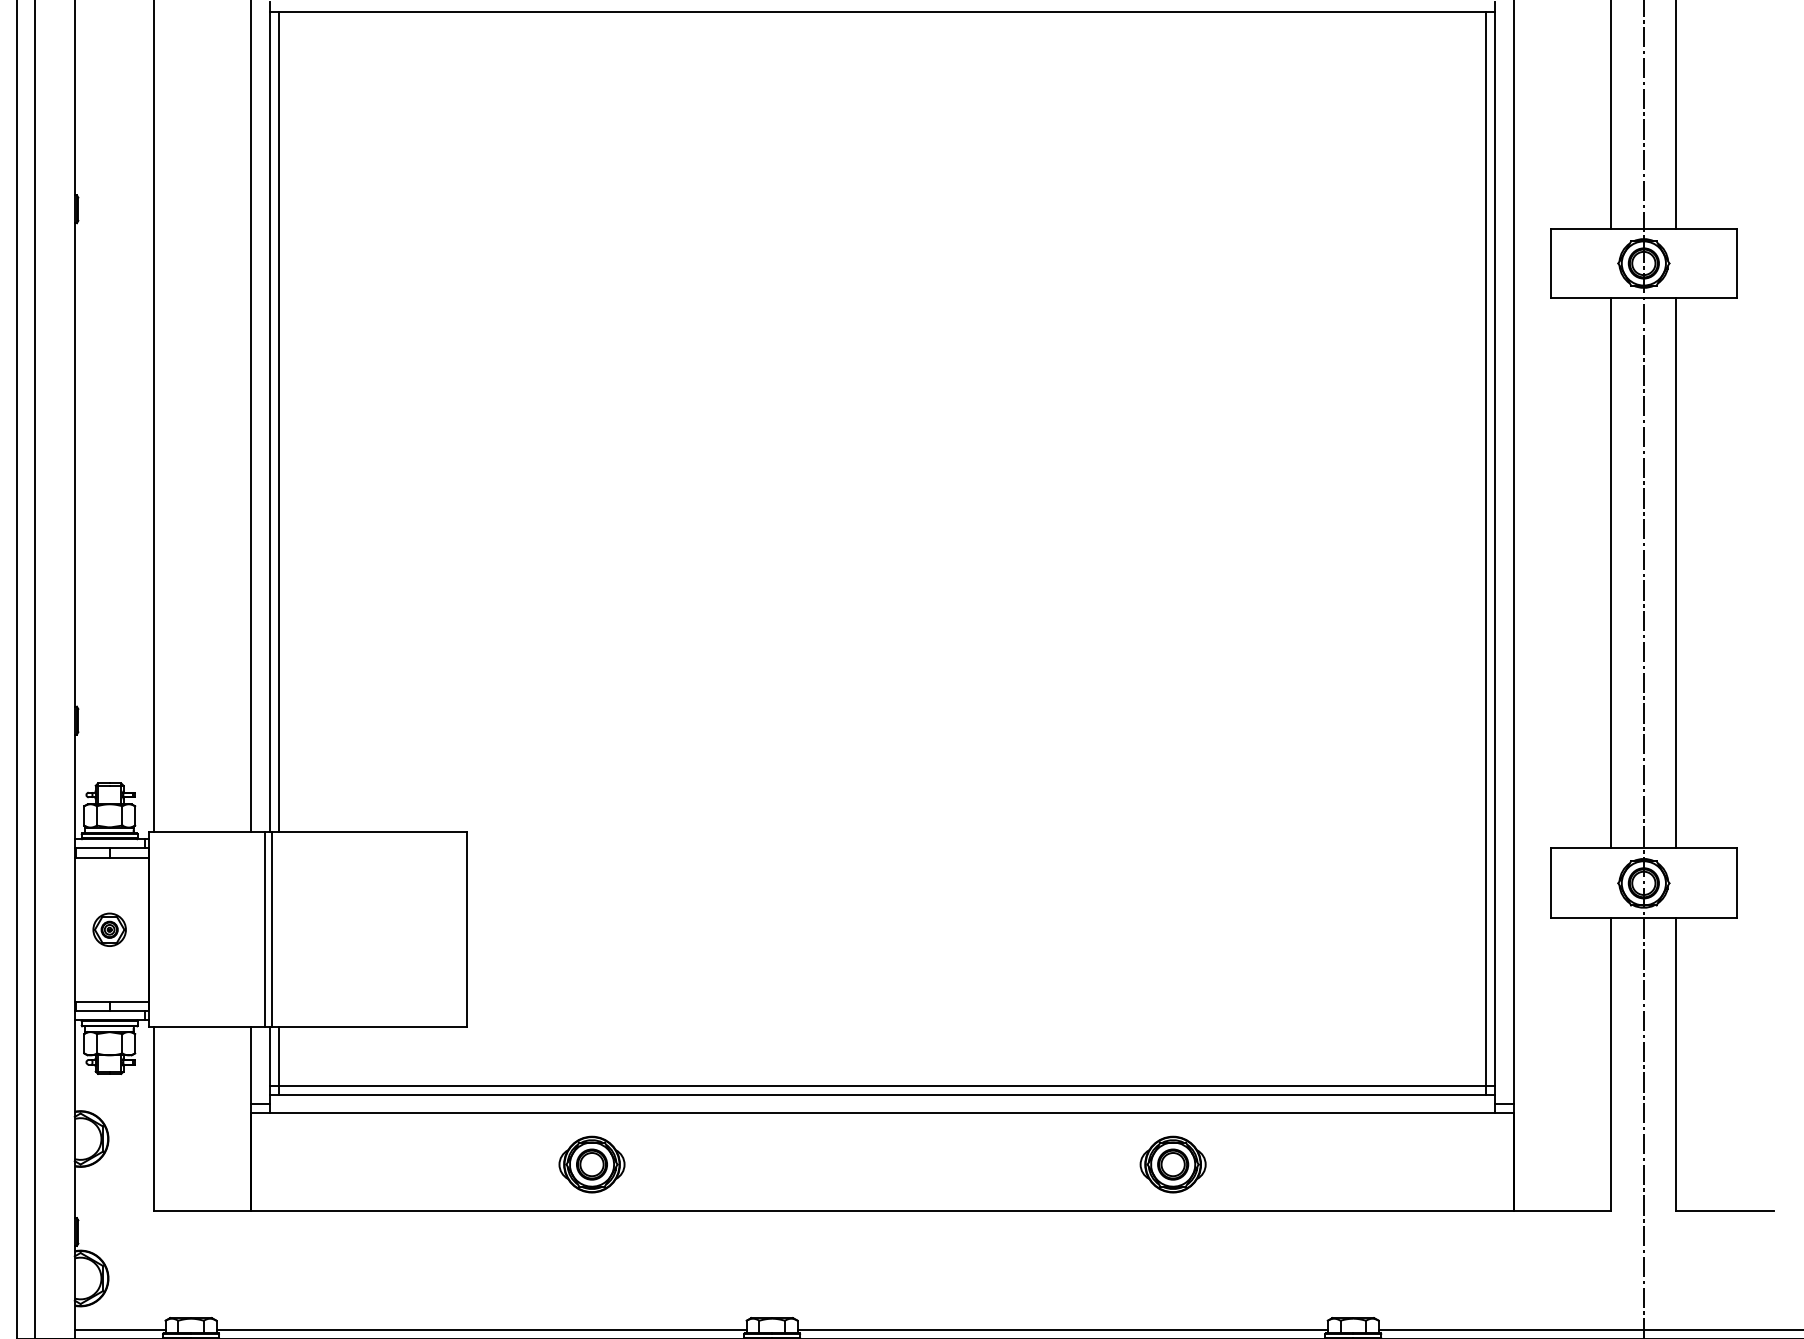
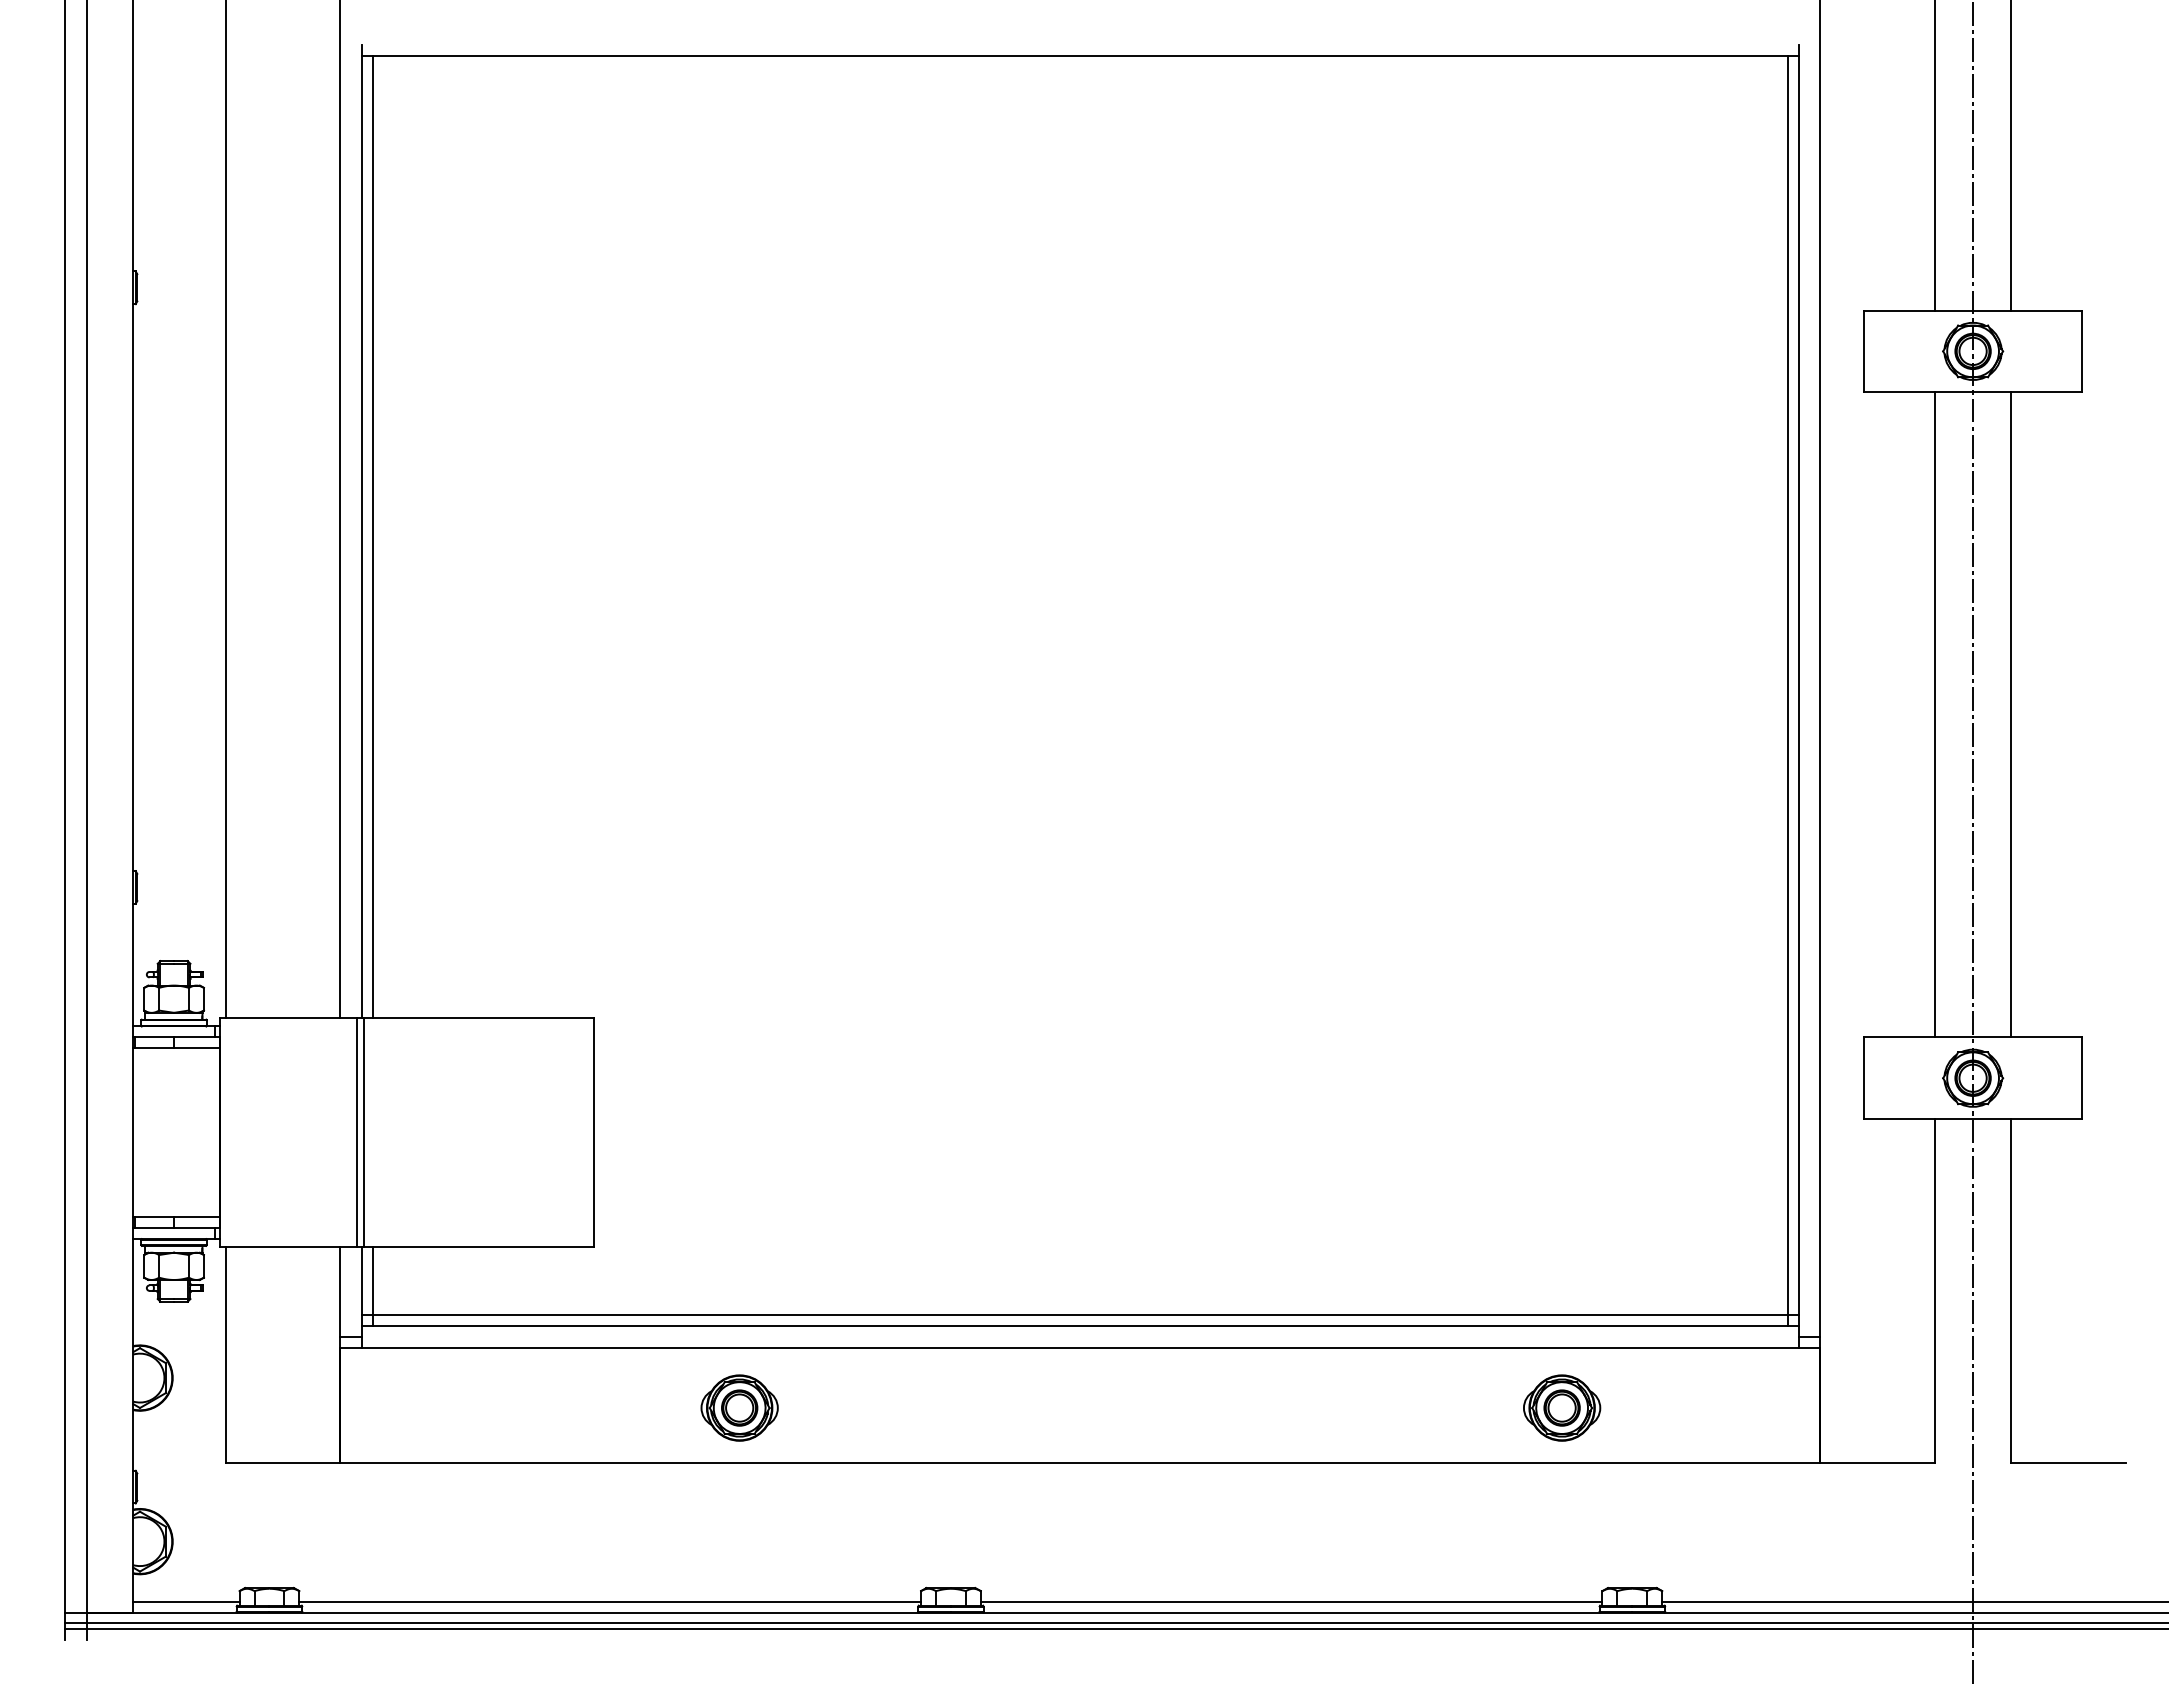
part: (110, 929) -> (174, 1132), removed
part: (1173, 1164) -> (1562, 1407), moved

